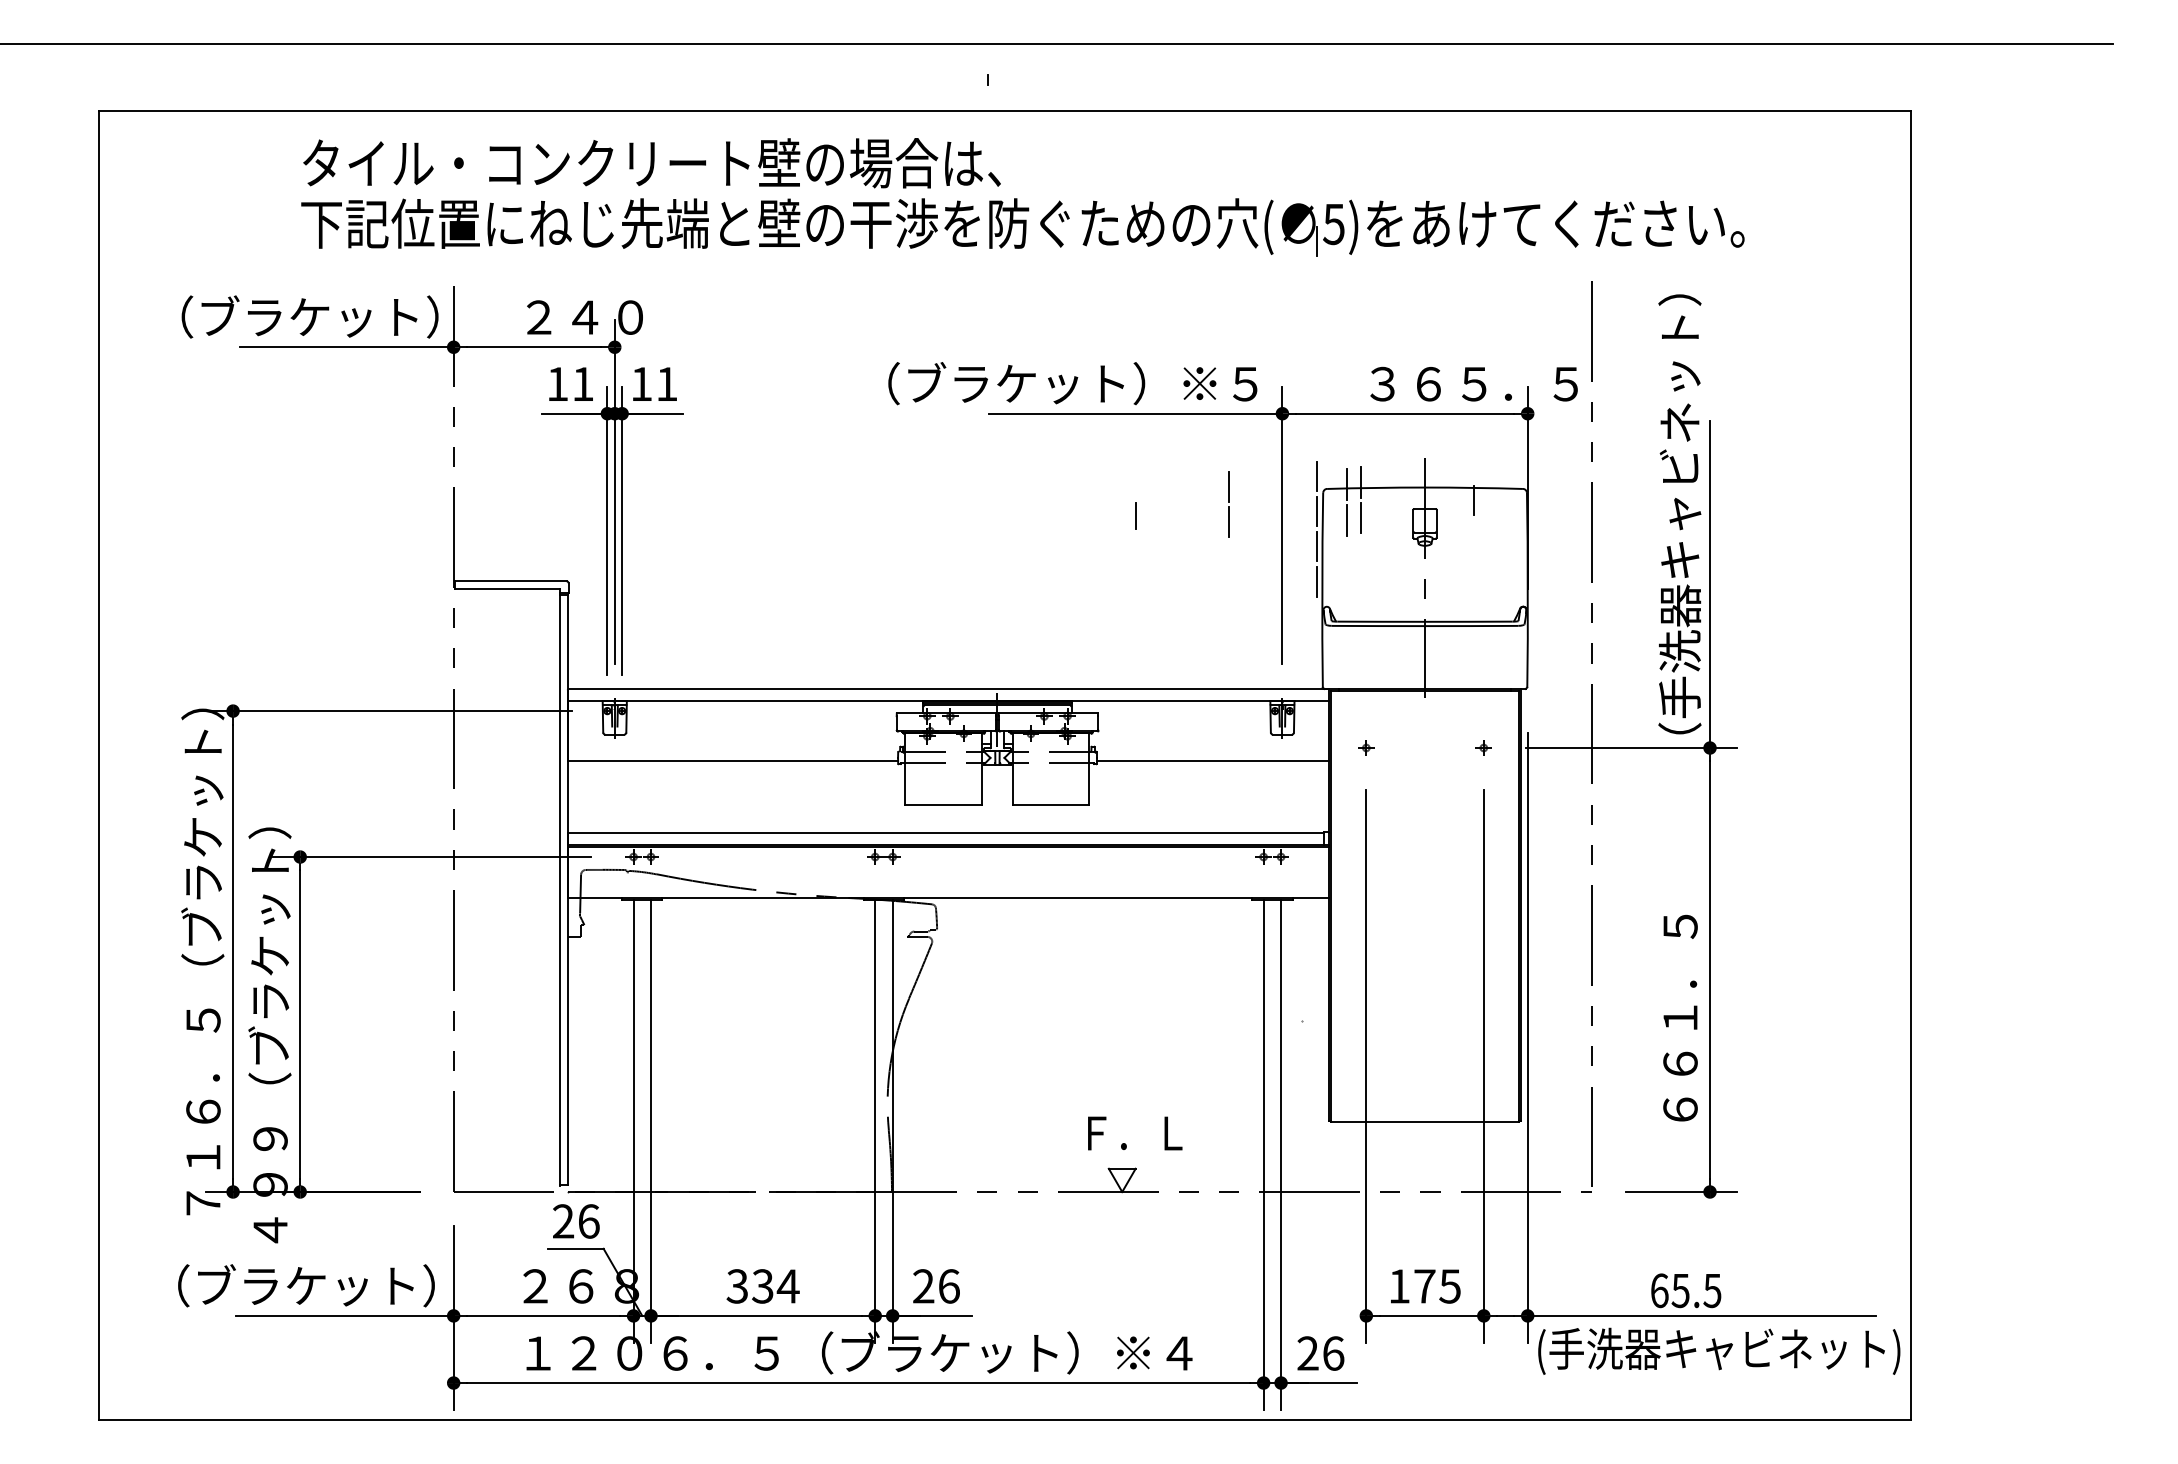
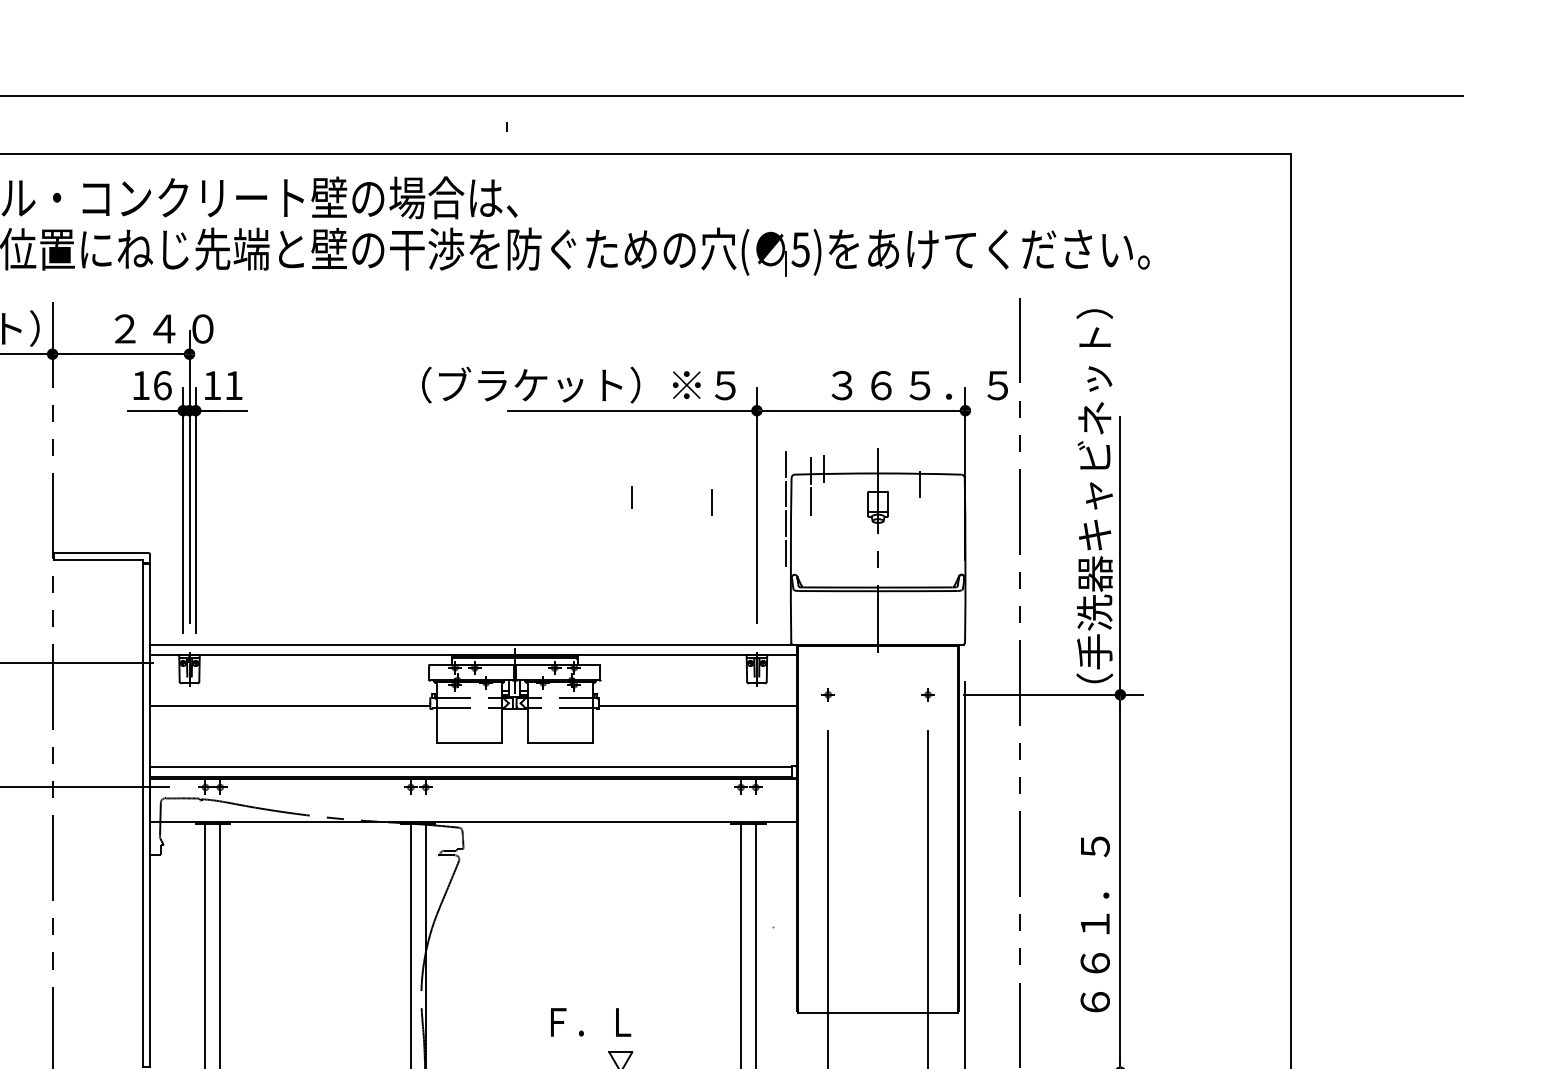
text: (583, 383) -> (162, 385), 11 -> 16
line: (1229, 487) -> (711, 473), removed
line: (1361, 517) -> (824, 498), removed
text: (1135, 1133) -> (591, 1022), moved

